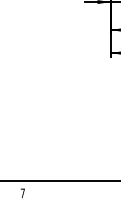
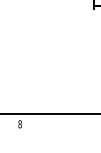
text: (22, 193) -> (19, 124), 7 -> 8

